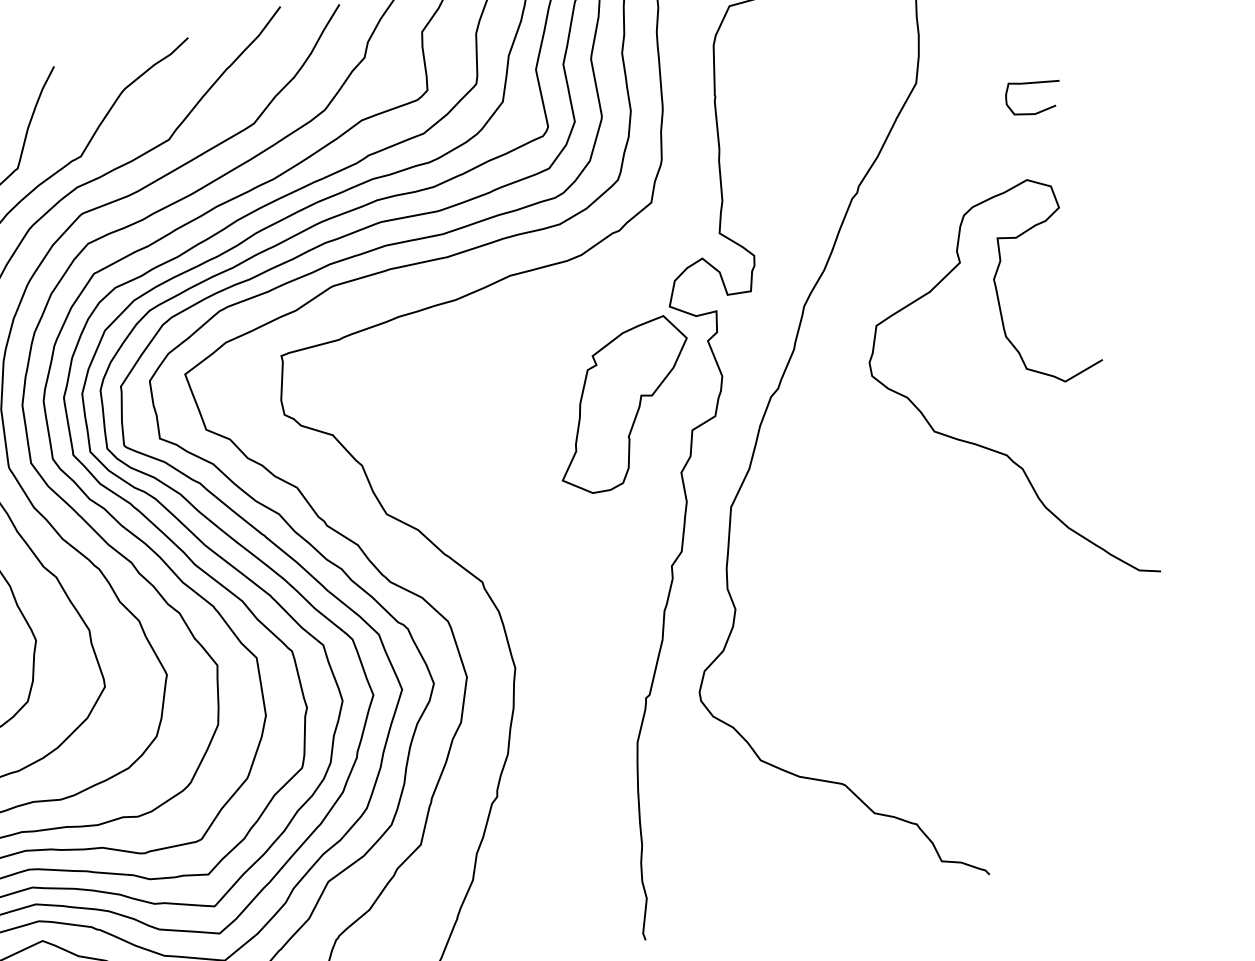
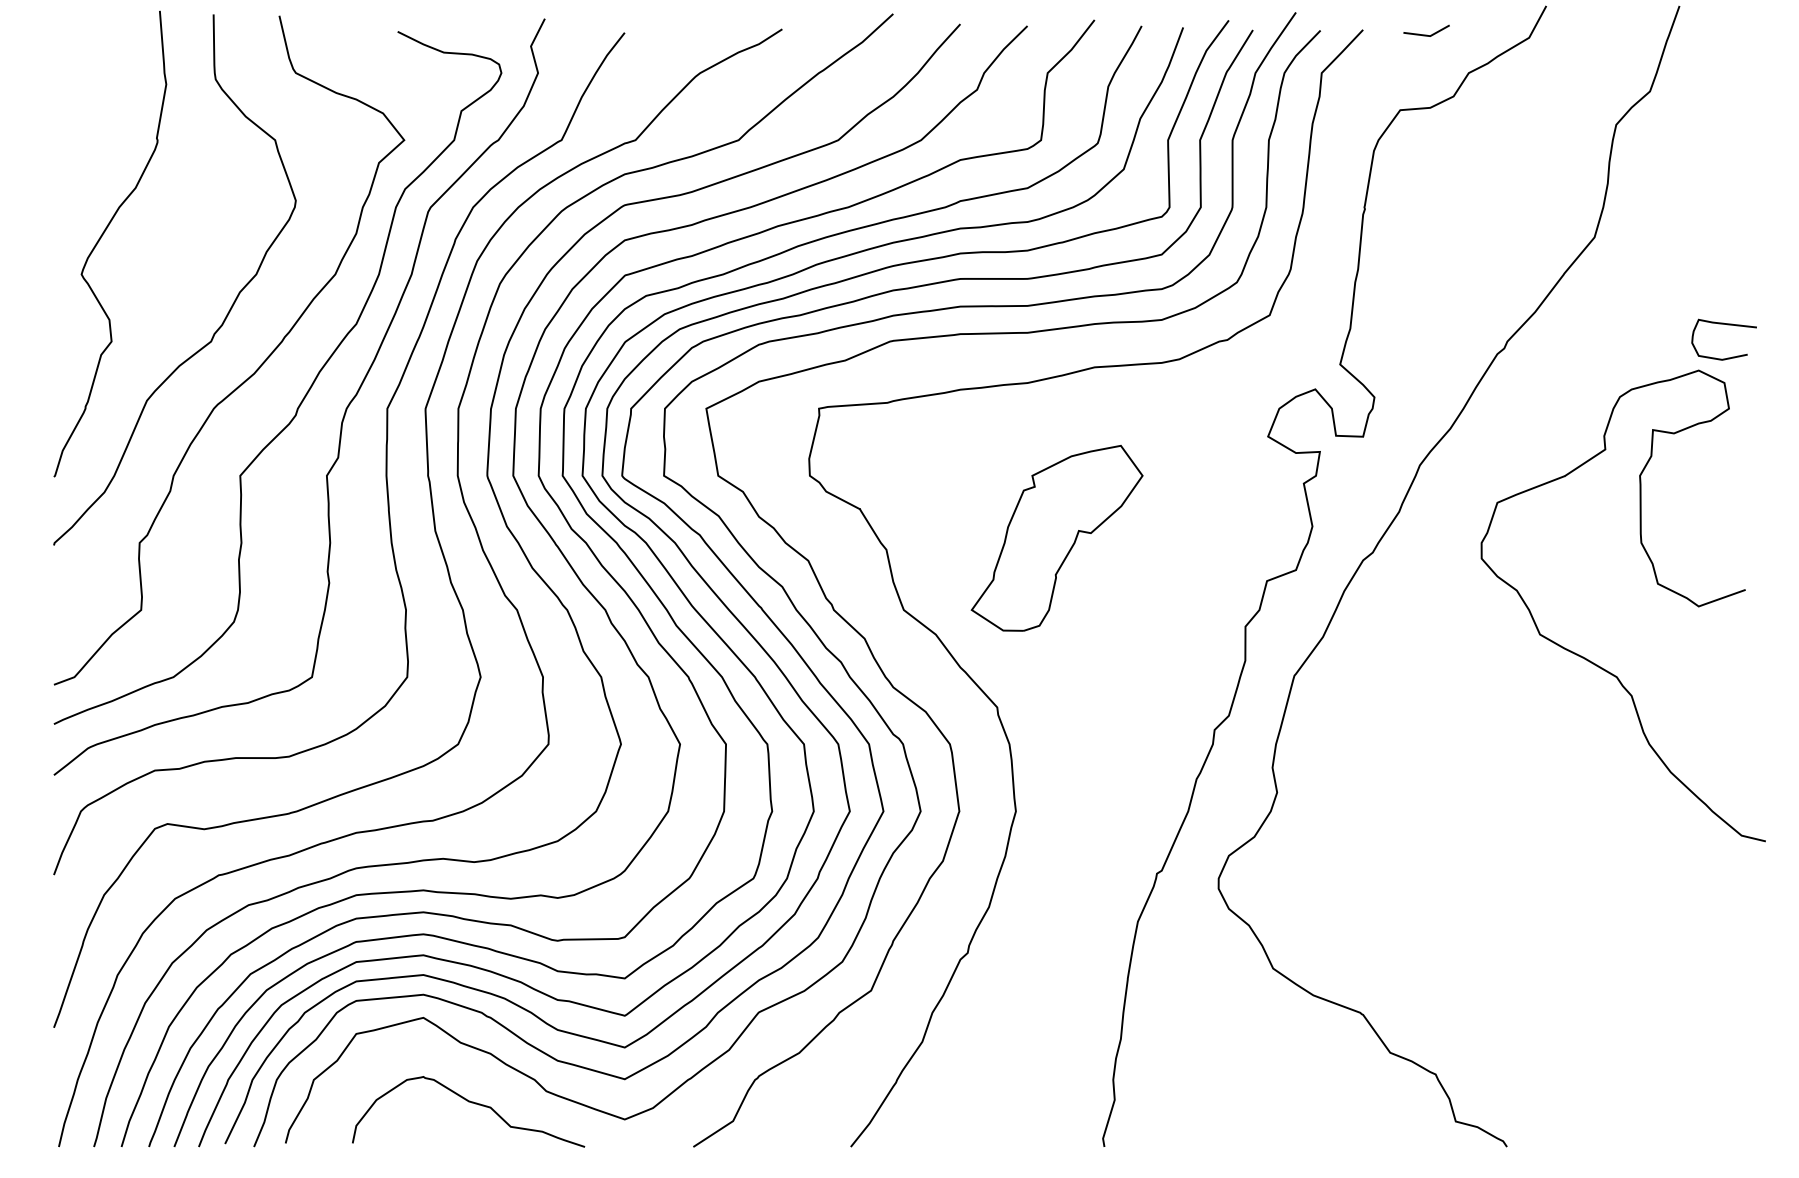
curve: (1034, 83) -> (1727, 325), moved
part: (623, 405) -> (1056, 538), moved

